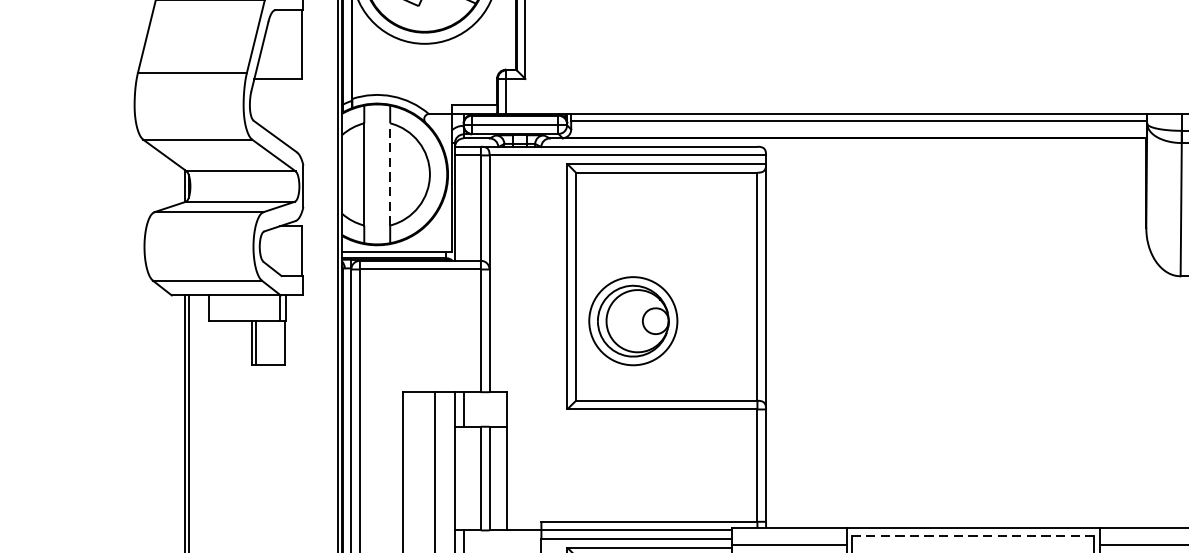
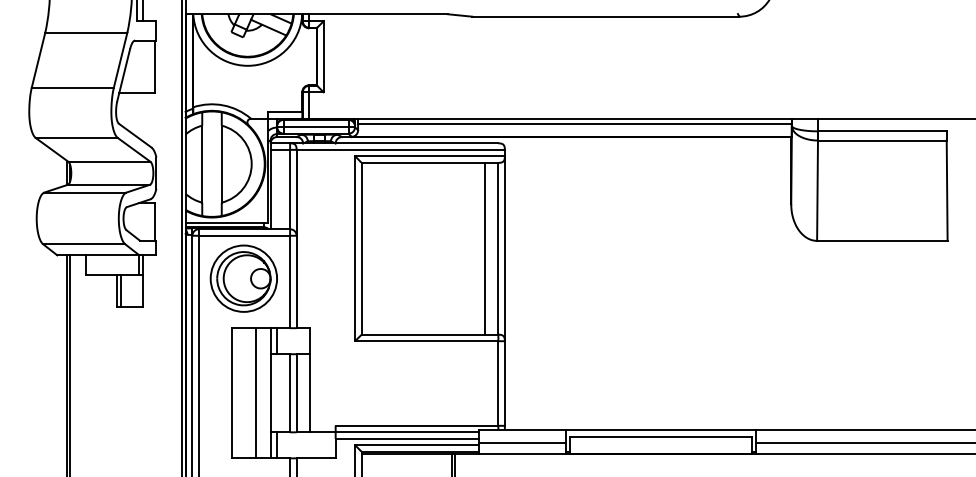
line: (389, 173) -> (221, 163), dashed -> solid
line: (740, 286) -> (485, 248), added
part: (632, 320) -> (243, 278), moved
line: (972, 535) -> (660, 436), dashed -> solid

